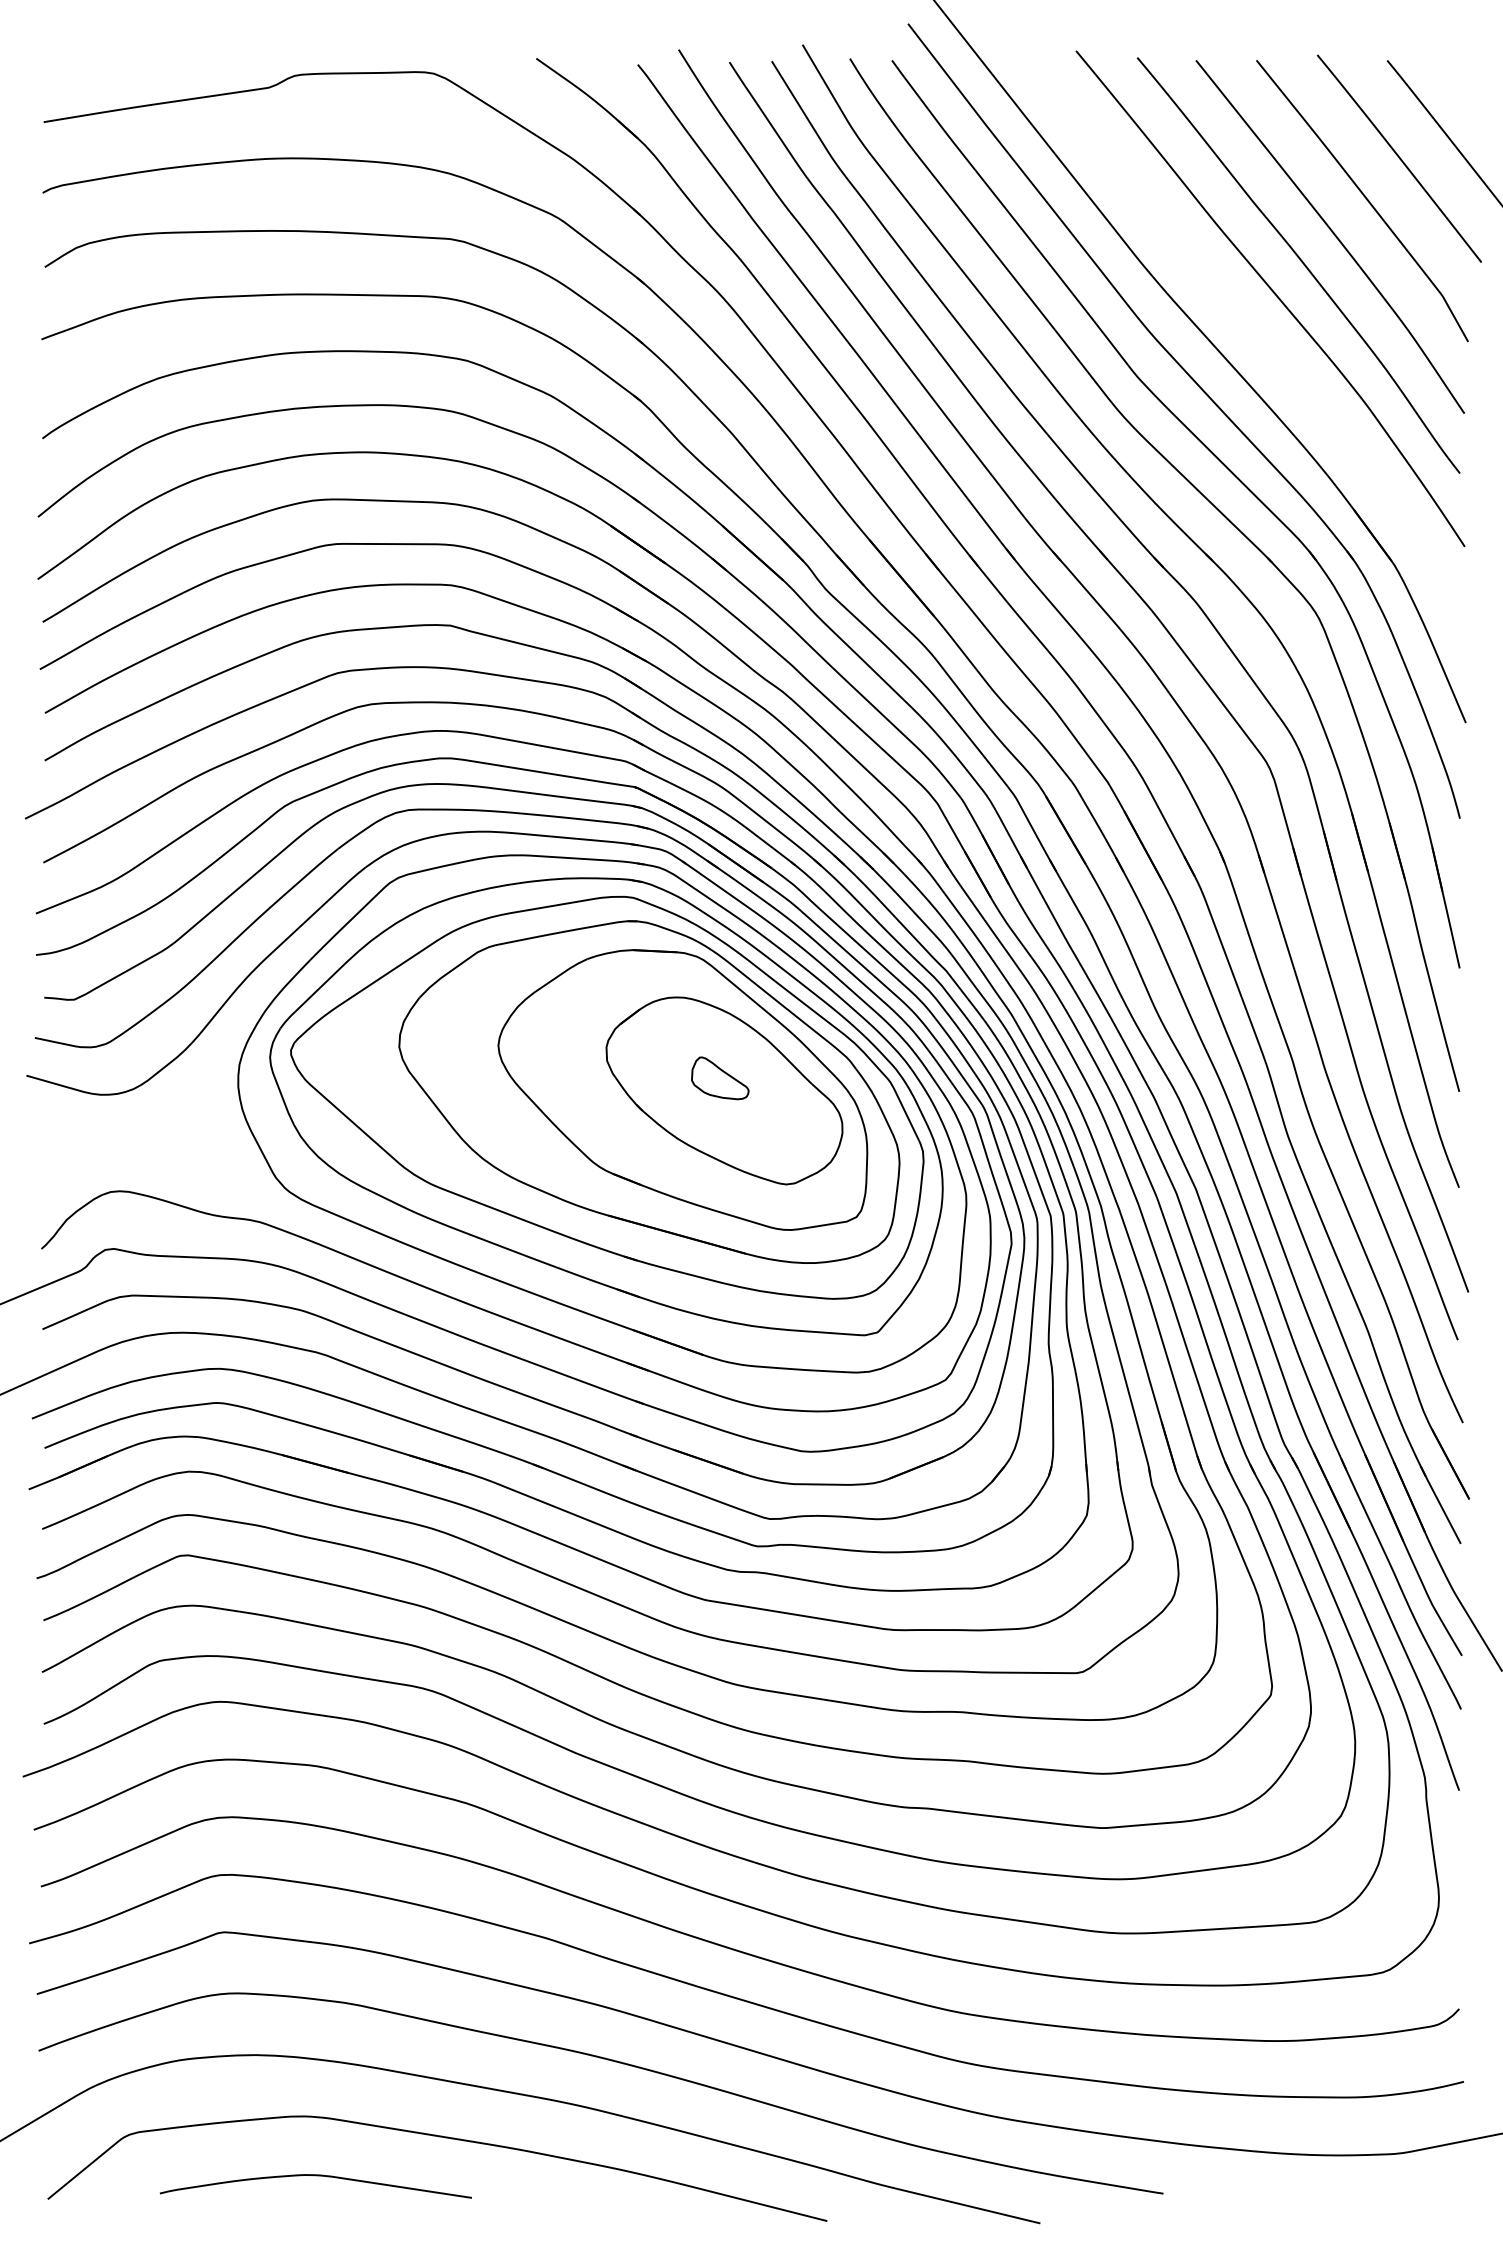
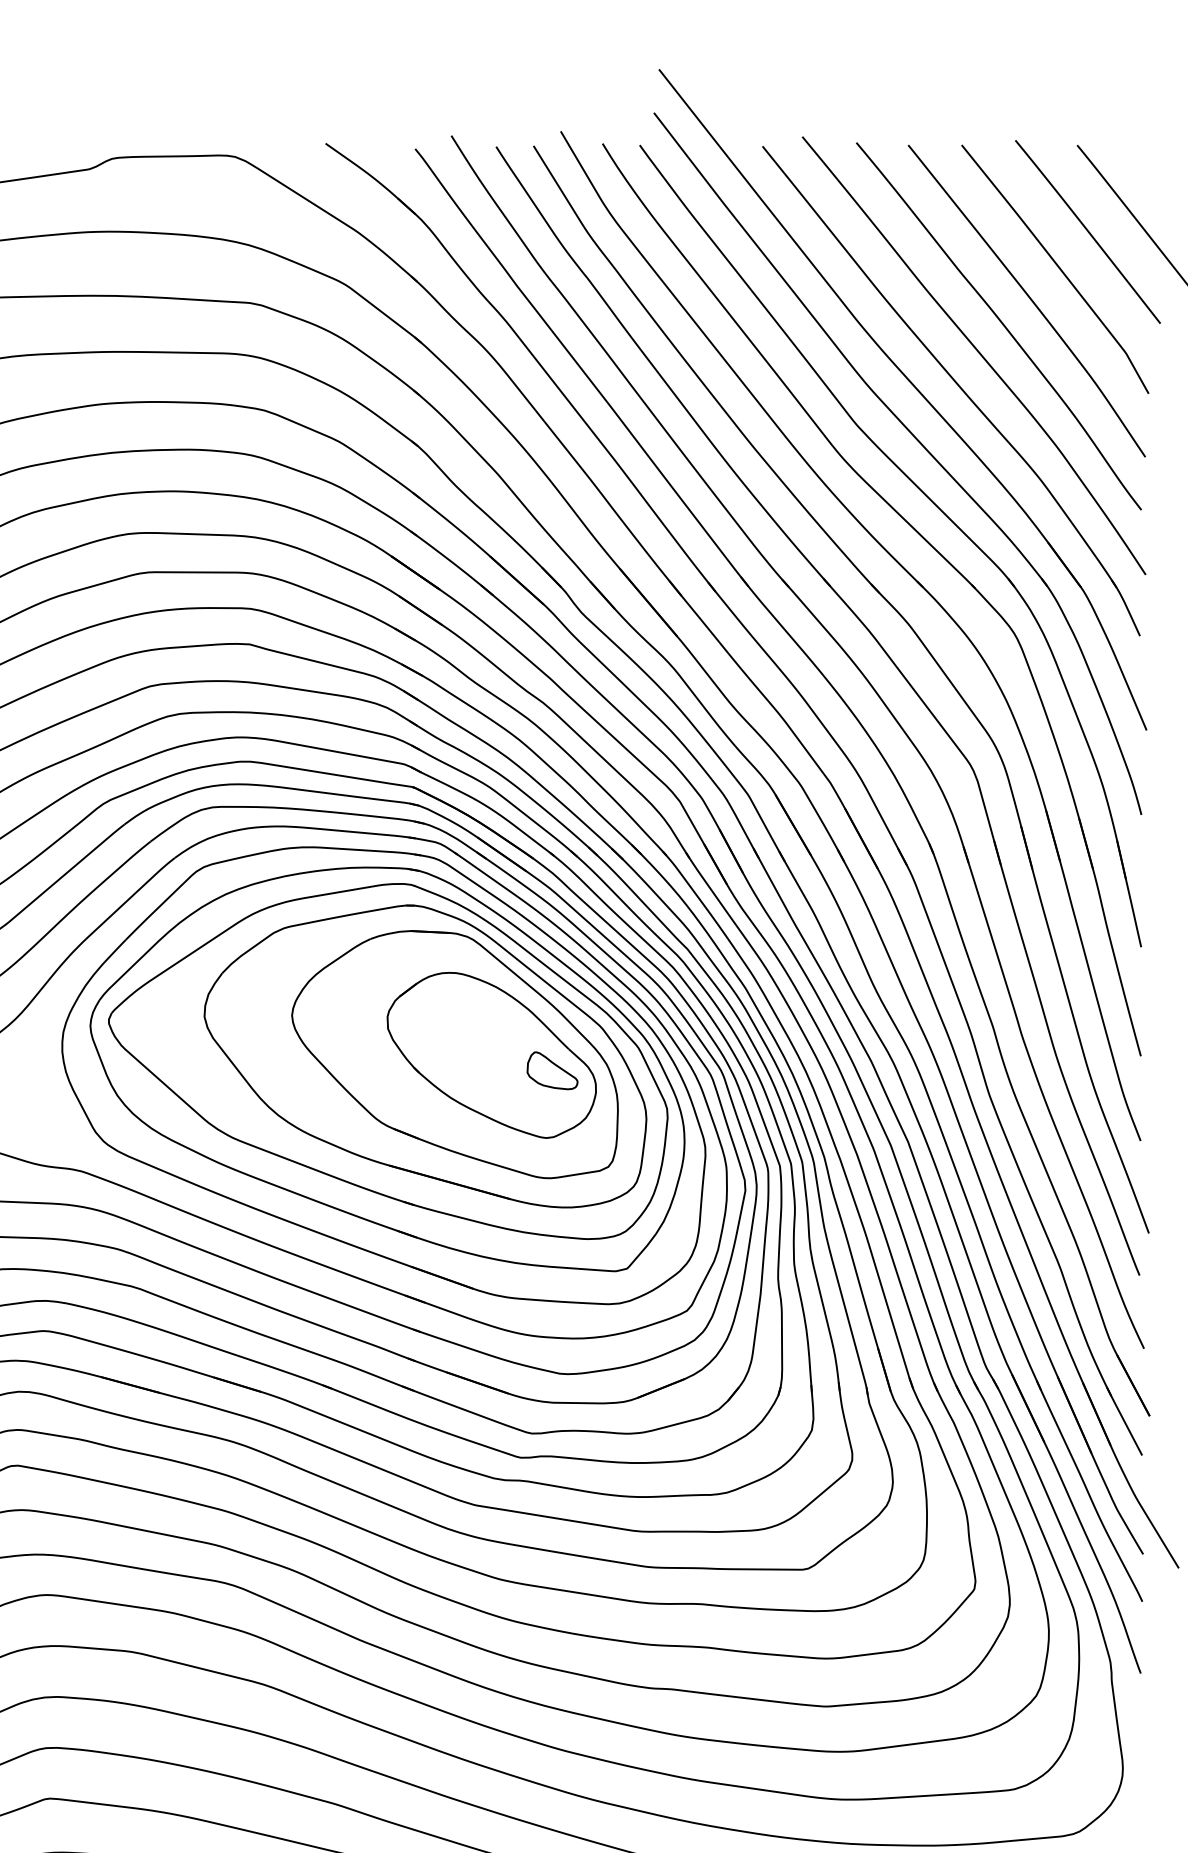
part: (1250, 331) -> (956, 384), added
part: (720, 1078) -> (552, 1070), moved

